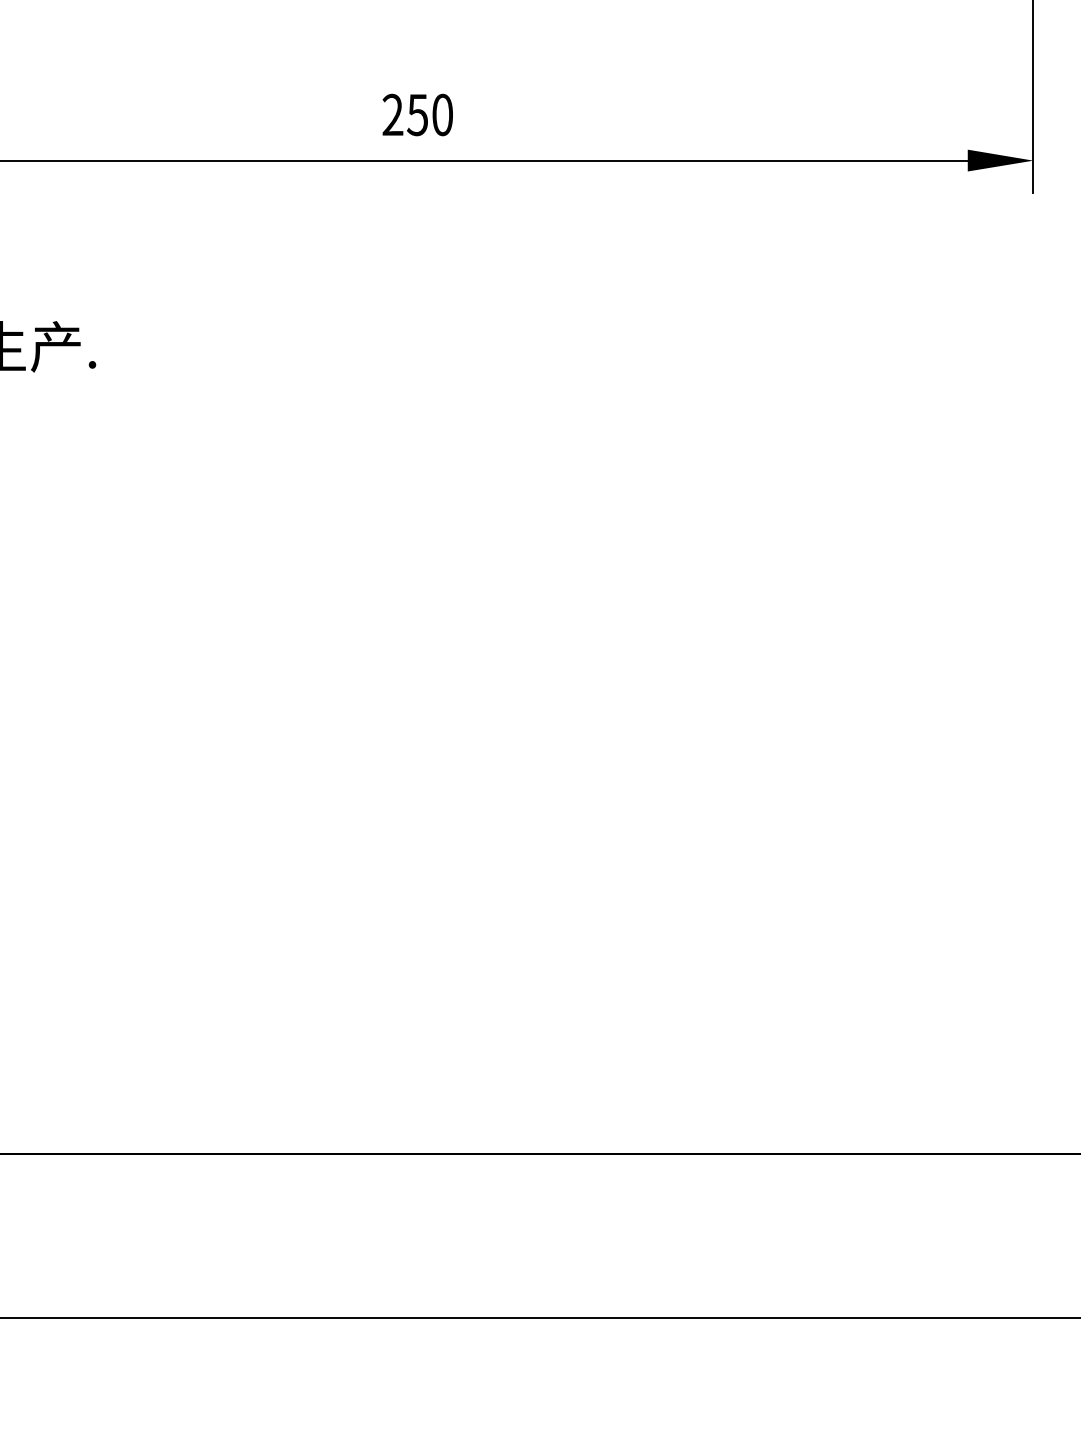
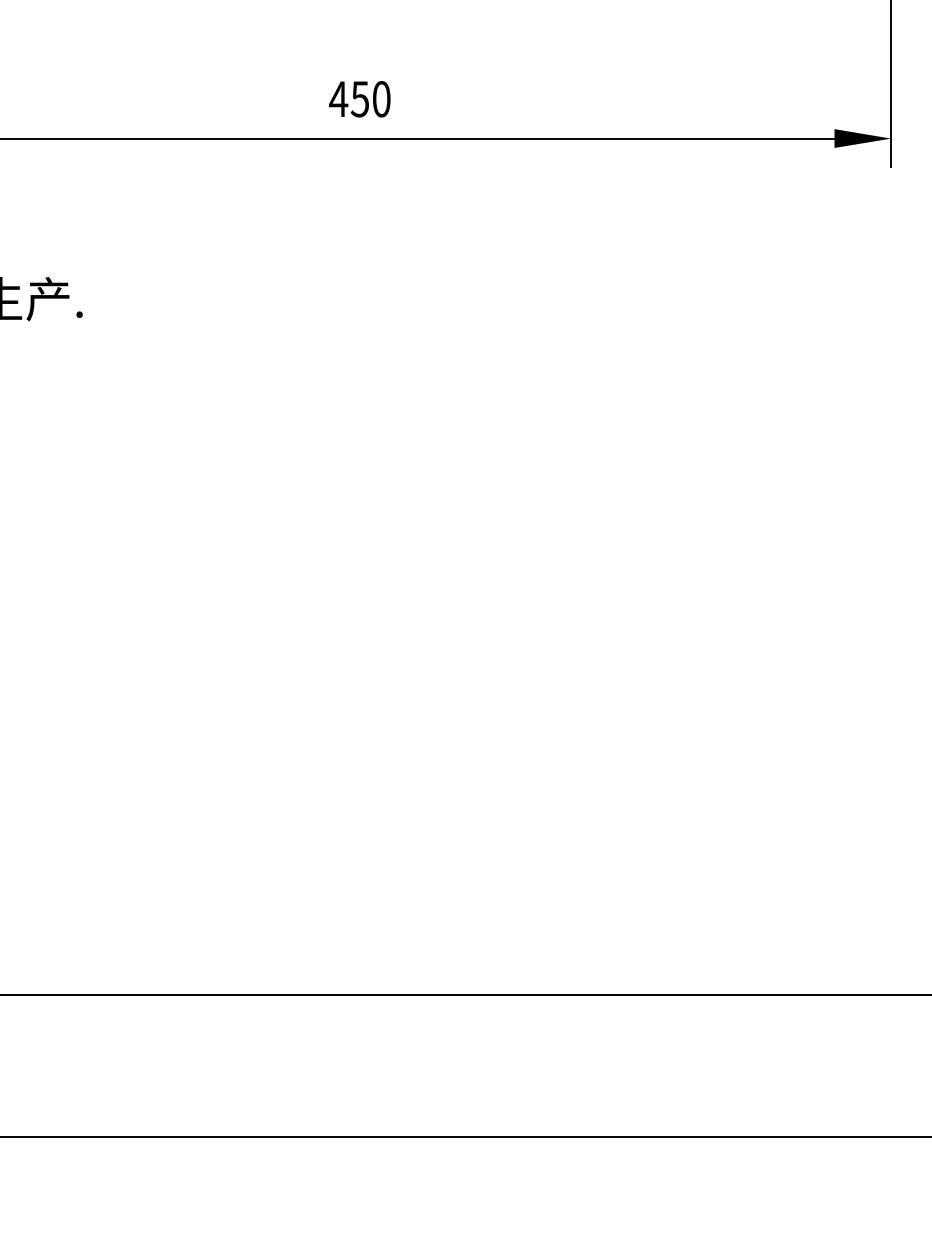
text: (392, 114) -> (338, 98), 250 -> 450

